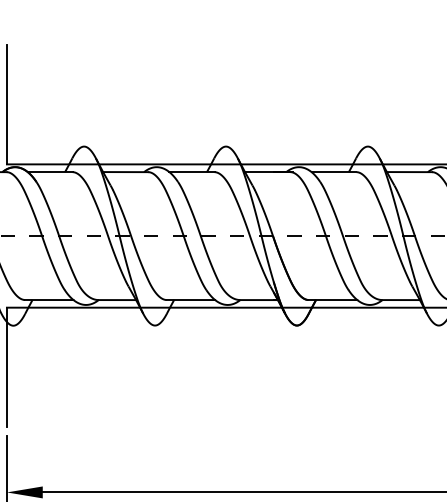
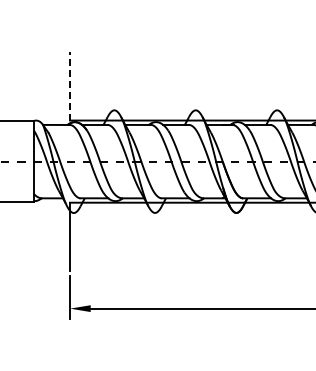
line: (7, 103) -> (70, 85), solid -> dashed

